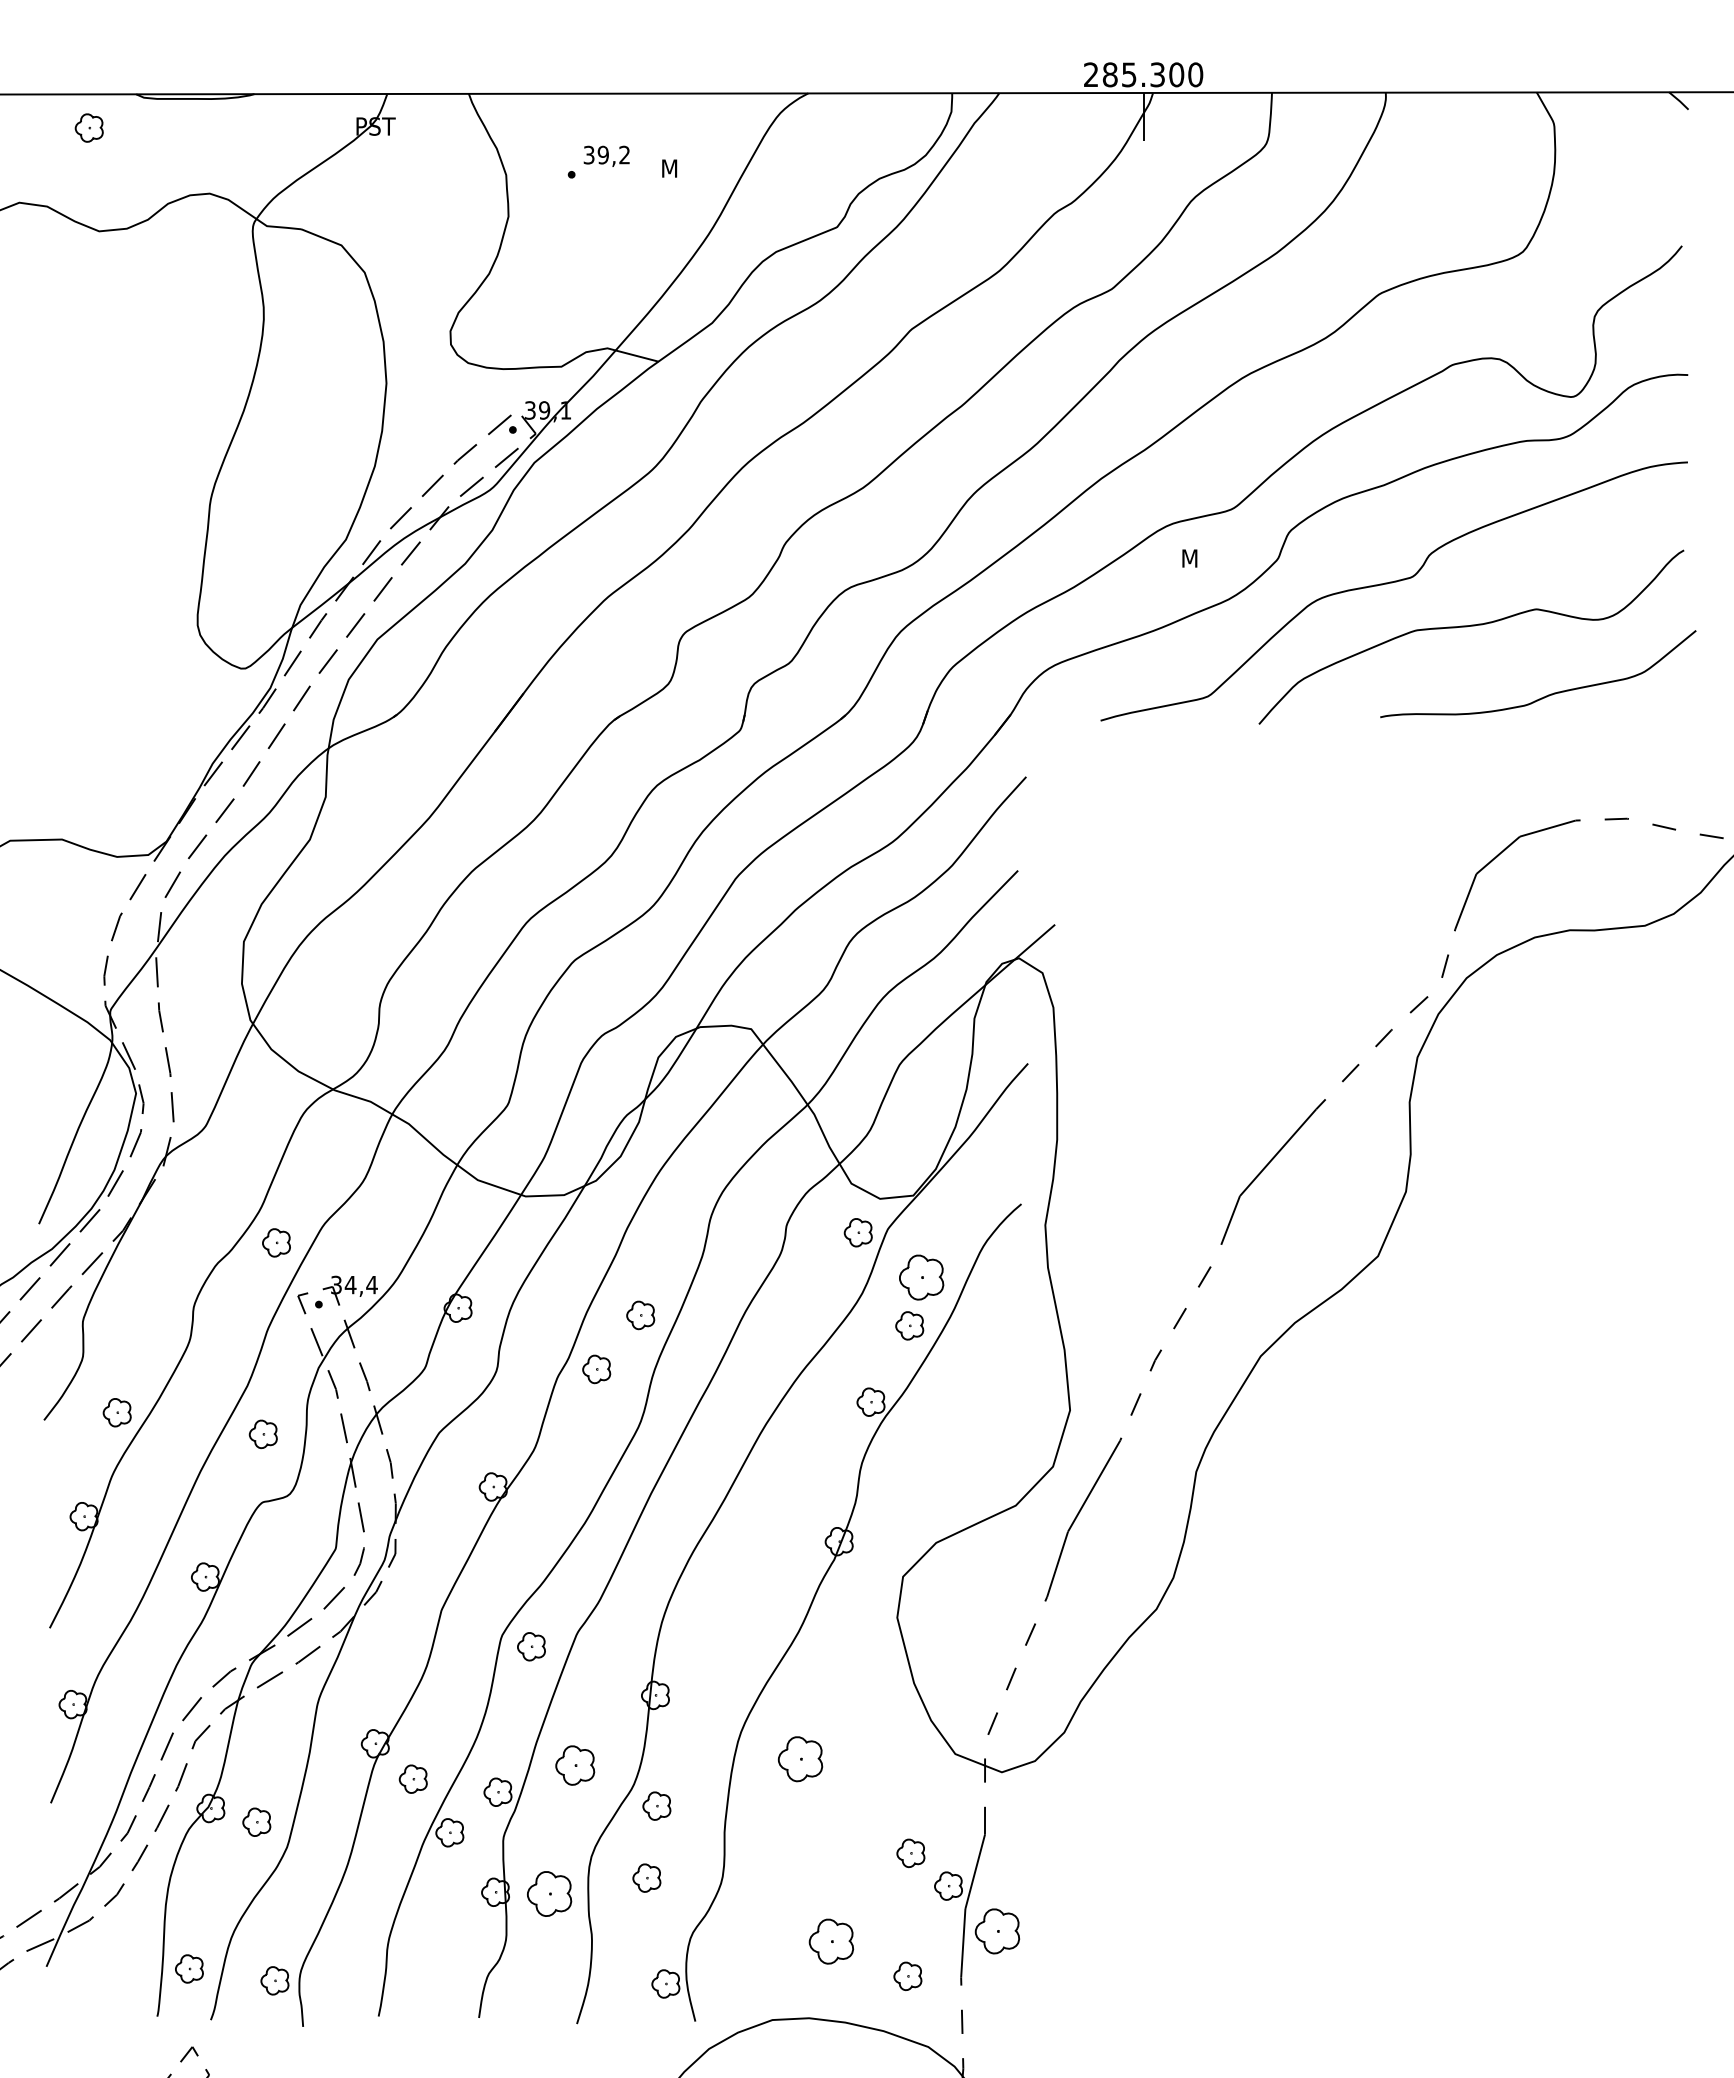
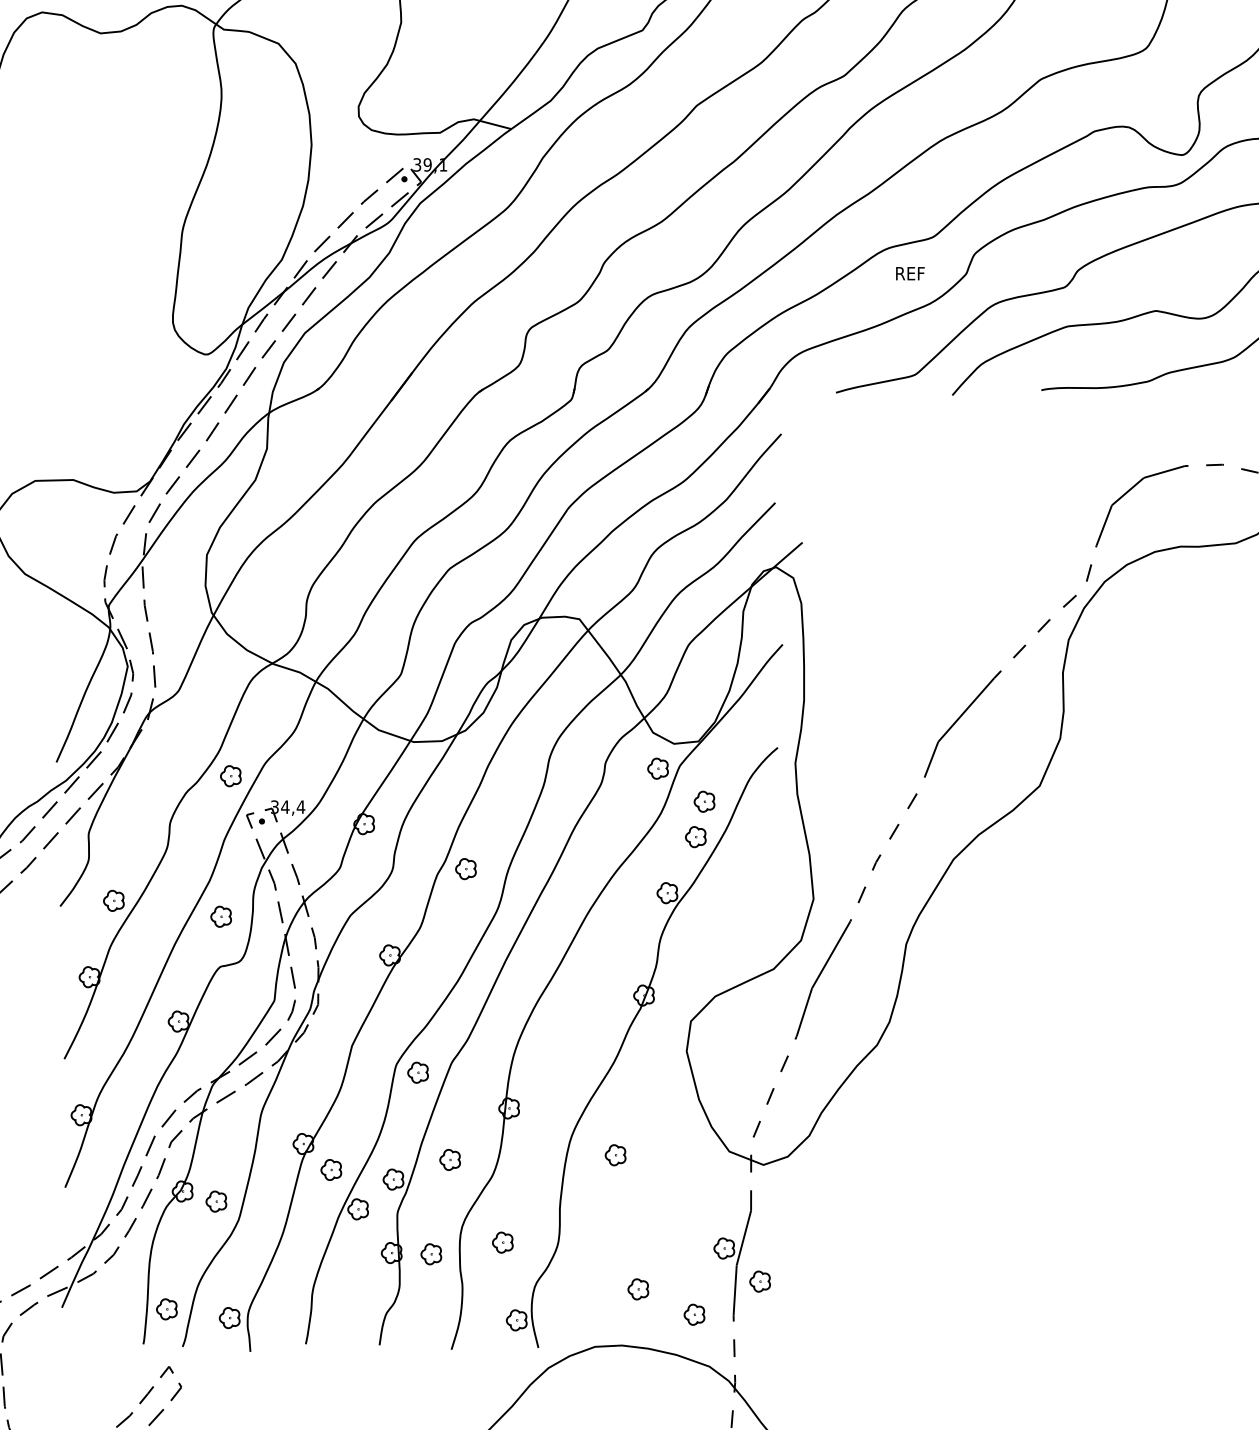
text: (1202, 558) -> (910, 273), M -> REF
part: (921, 1277) -> (704, 801), size x0.62
part: (640, 1315) -> (498, 829), removed
part: (800, 1758) -> (615, 1154), size x0.62
part: (574, 1765) -> (449, 1159), size x0.71
part: (656, 1805) -> (509, 1189), removed
part: (910, 1853) -> (696, 1224), removed
part: (549, 1893) -> (431, 1253), size x0.62
part: (996, 1930) -> (759, 1281), size x0.62
part: (831, 1941) -> (638, 1289), size x0.62

